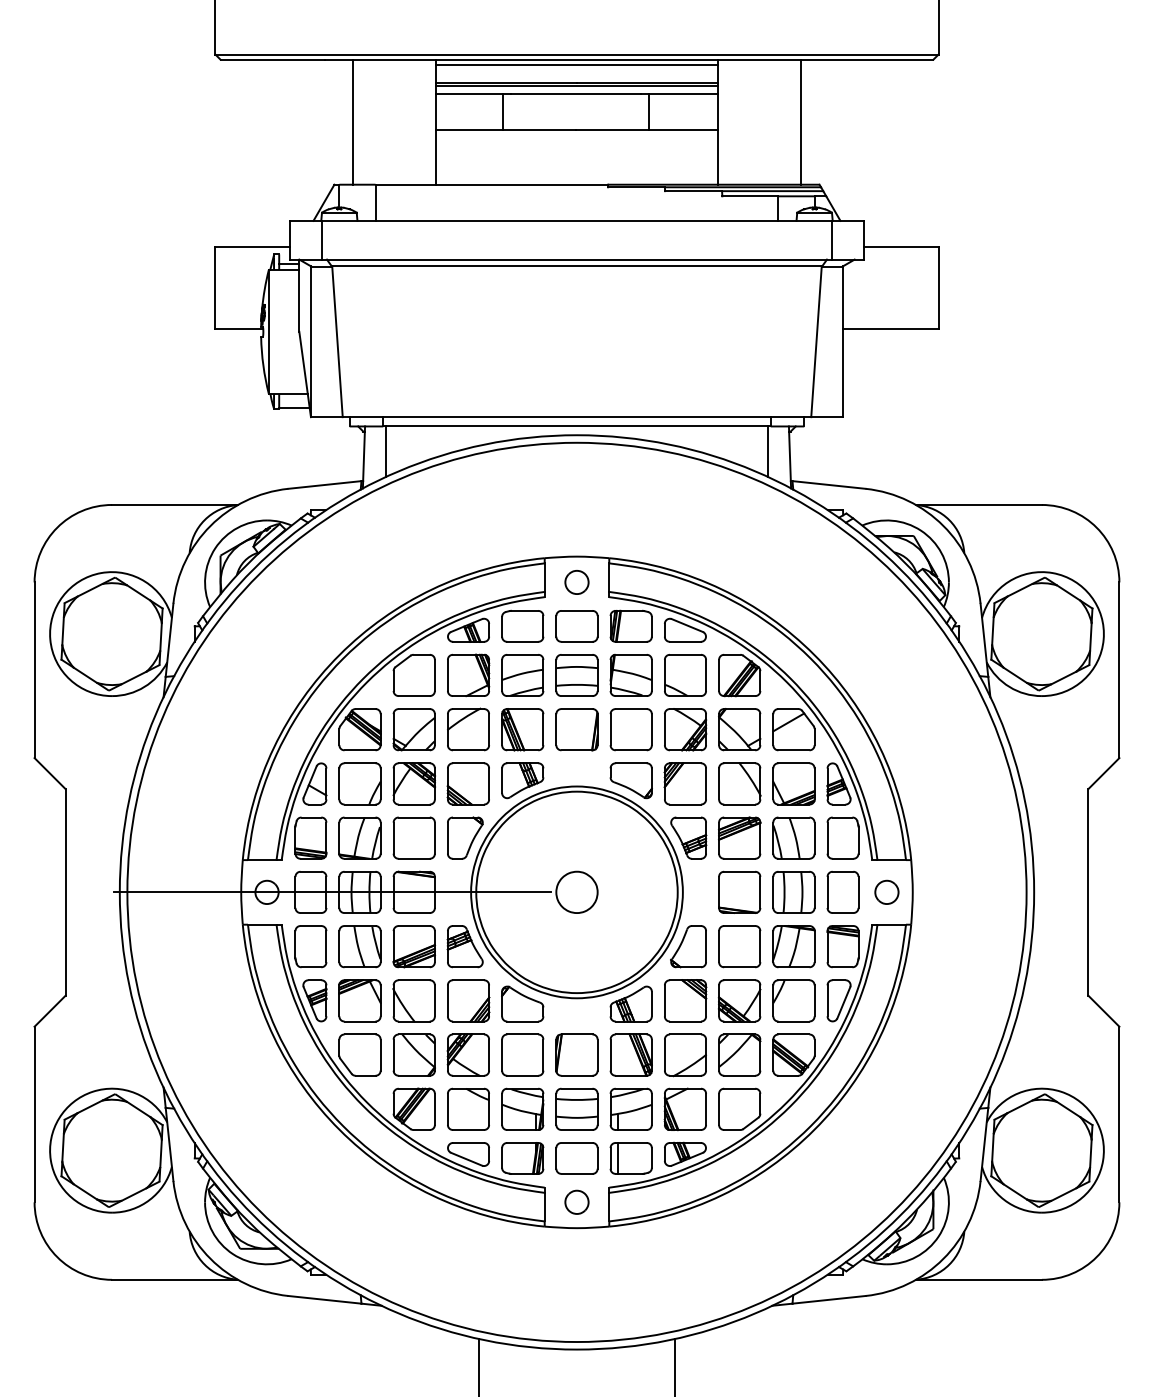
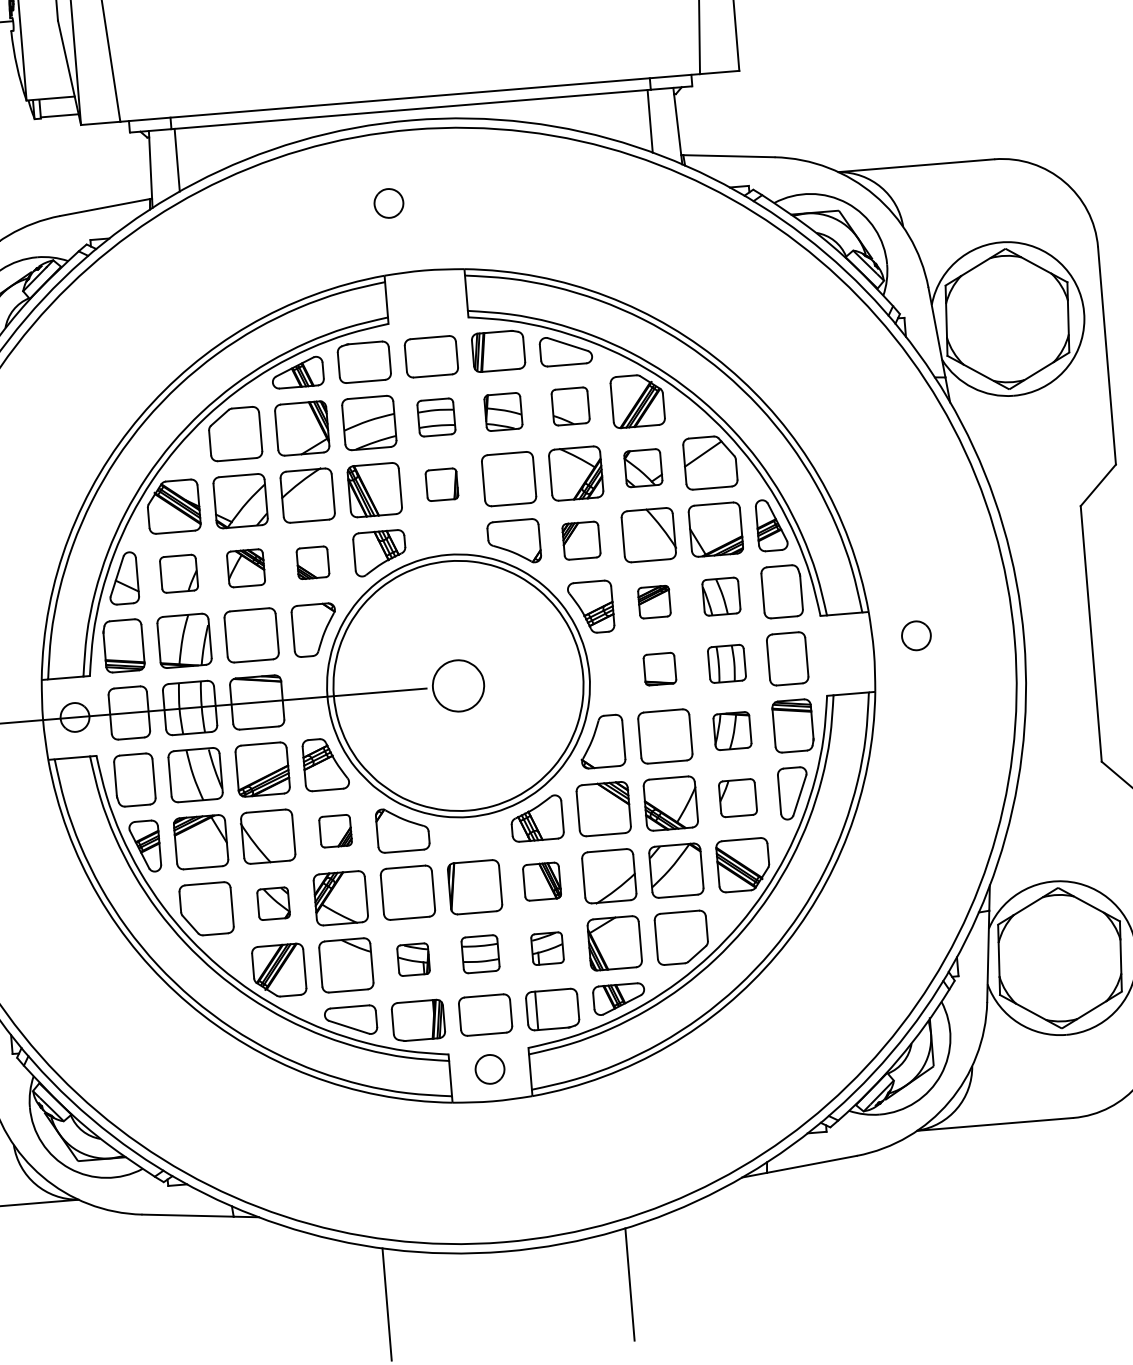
part: (576, 582) -> (388, 203), moved
part: (576, 675) -> (435, 417), size x0.7
part: (630, 675) -> (502, 412), size x0.7
part: (685, 675) -> (570, 406), size x0.7
part: (576, 729) -> (441, 484), size x0.6
part: (739, 729) -> (643, 467), size x0.7
part: (359, 783) -> (178, 573), size x0.7
part: (413, 783) -> (245, 567), size x0.7
part: (467, 783) -> (311, 562), size x0.6
part: (684, 783) -> (580, 540), size x0.7
part: (739, 837) -> (653, 601), size x0.6
part: (793, 837) -> (720, 595), size x0.7
part: (739, 891) -> (659, 668), size x0.6
part: (886, 891) -> (915, 634), moved
part: (793, 892) -> (726, 664), size x0.7
part: (793, 946) -> (731, 730), size x0.7
part: (468, 1000) -> (335, 830), size x0.6
part: (793, 1000) -> (737, 797), size x0.7
part: (413, 1054) -> (272, 903), size x0.6
part: (630, 1054) -> (541, 881), size x0.7
part: (522, 1108) -> (413, 958), size x0.6
part: (576, 1108) -> (479, 953), size x0.7
part: (630, 1108) -> (546, 947), size x0.6

